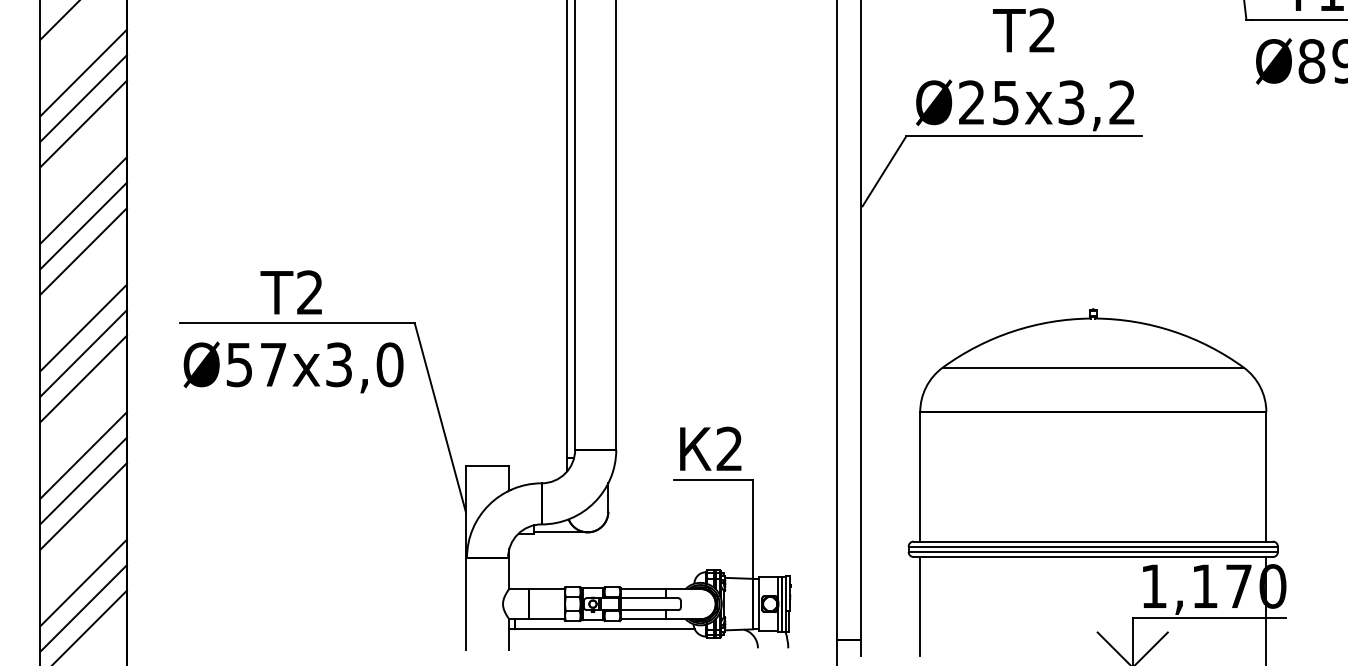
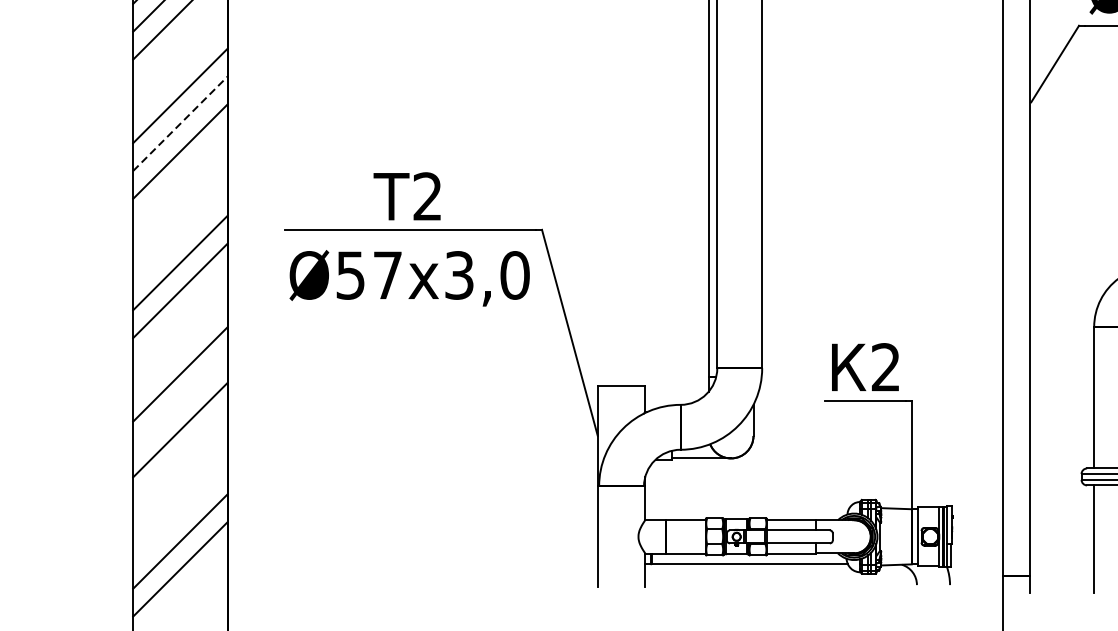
line: (84, 225) -> (181, 123), solid -> dashed
line: (83, 327) -> (180, 234), removed
line: (83, 480) -> (180, 401), removed
line: (83, 582) -> (180, 513), removed

